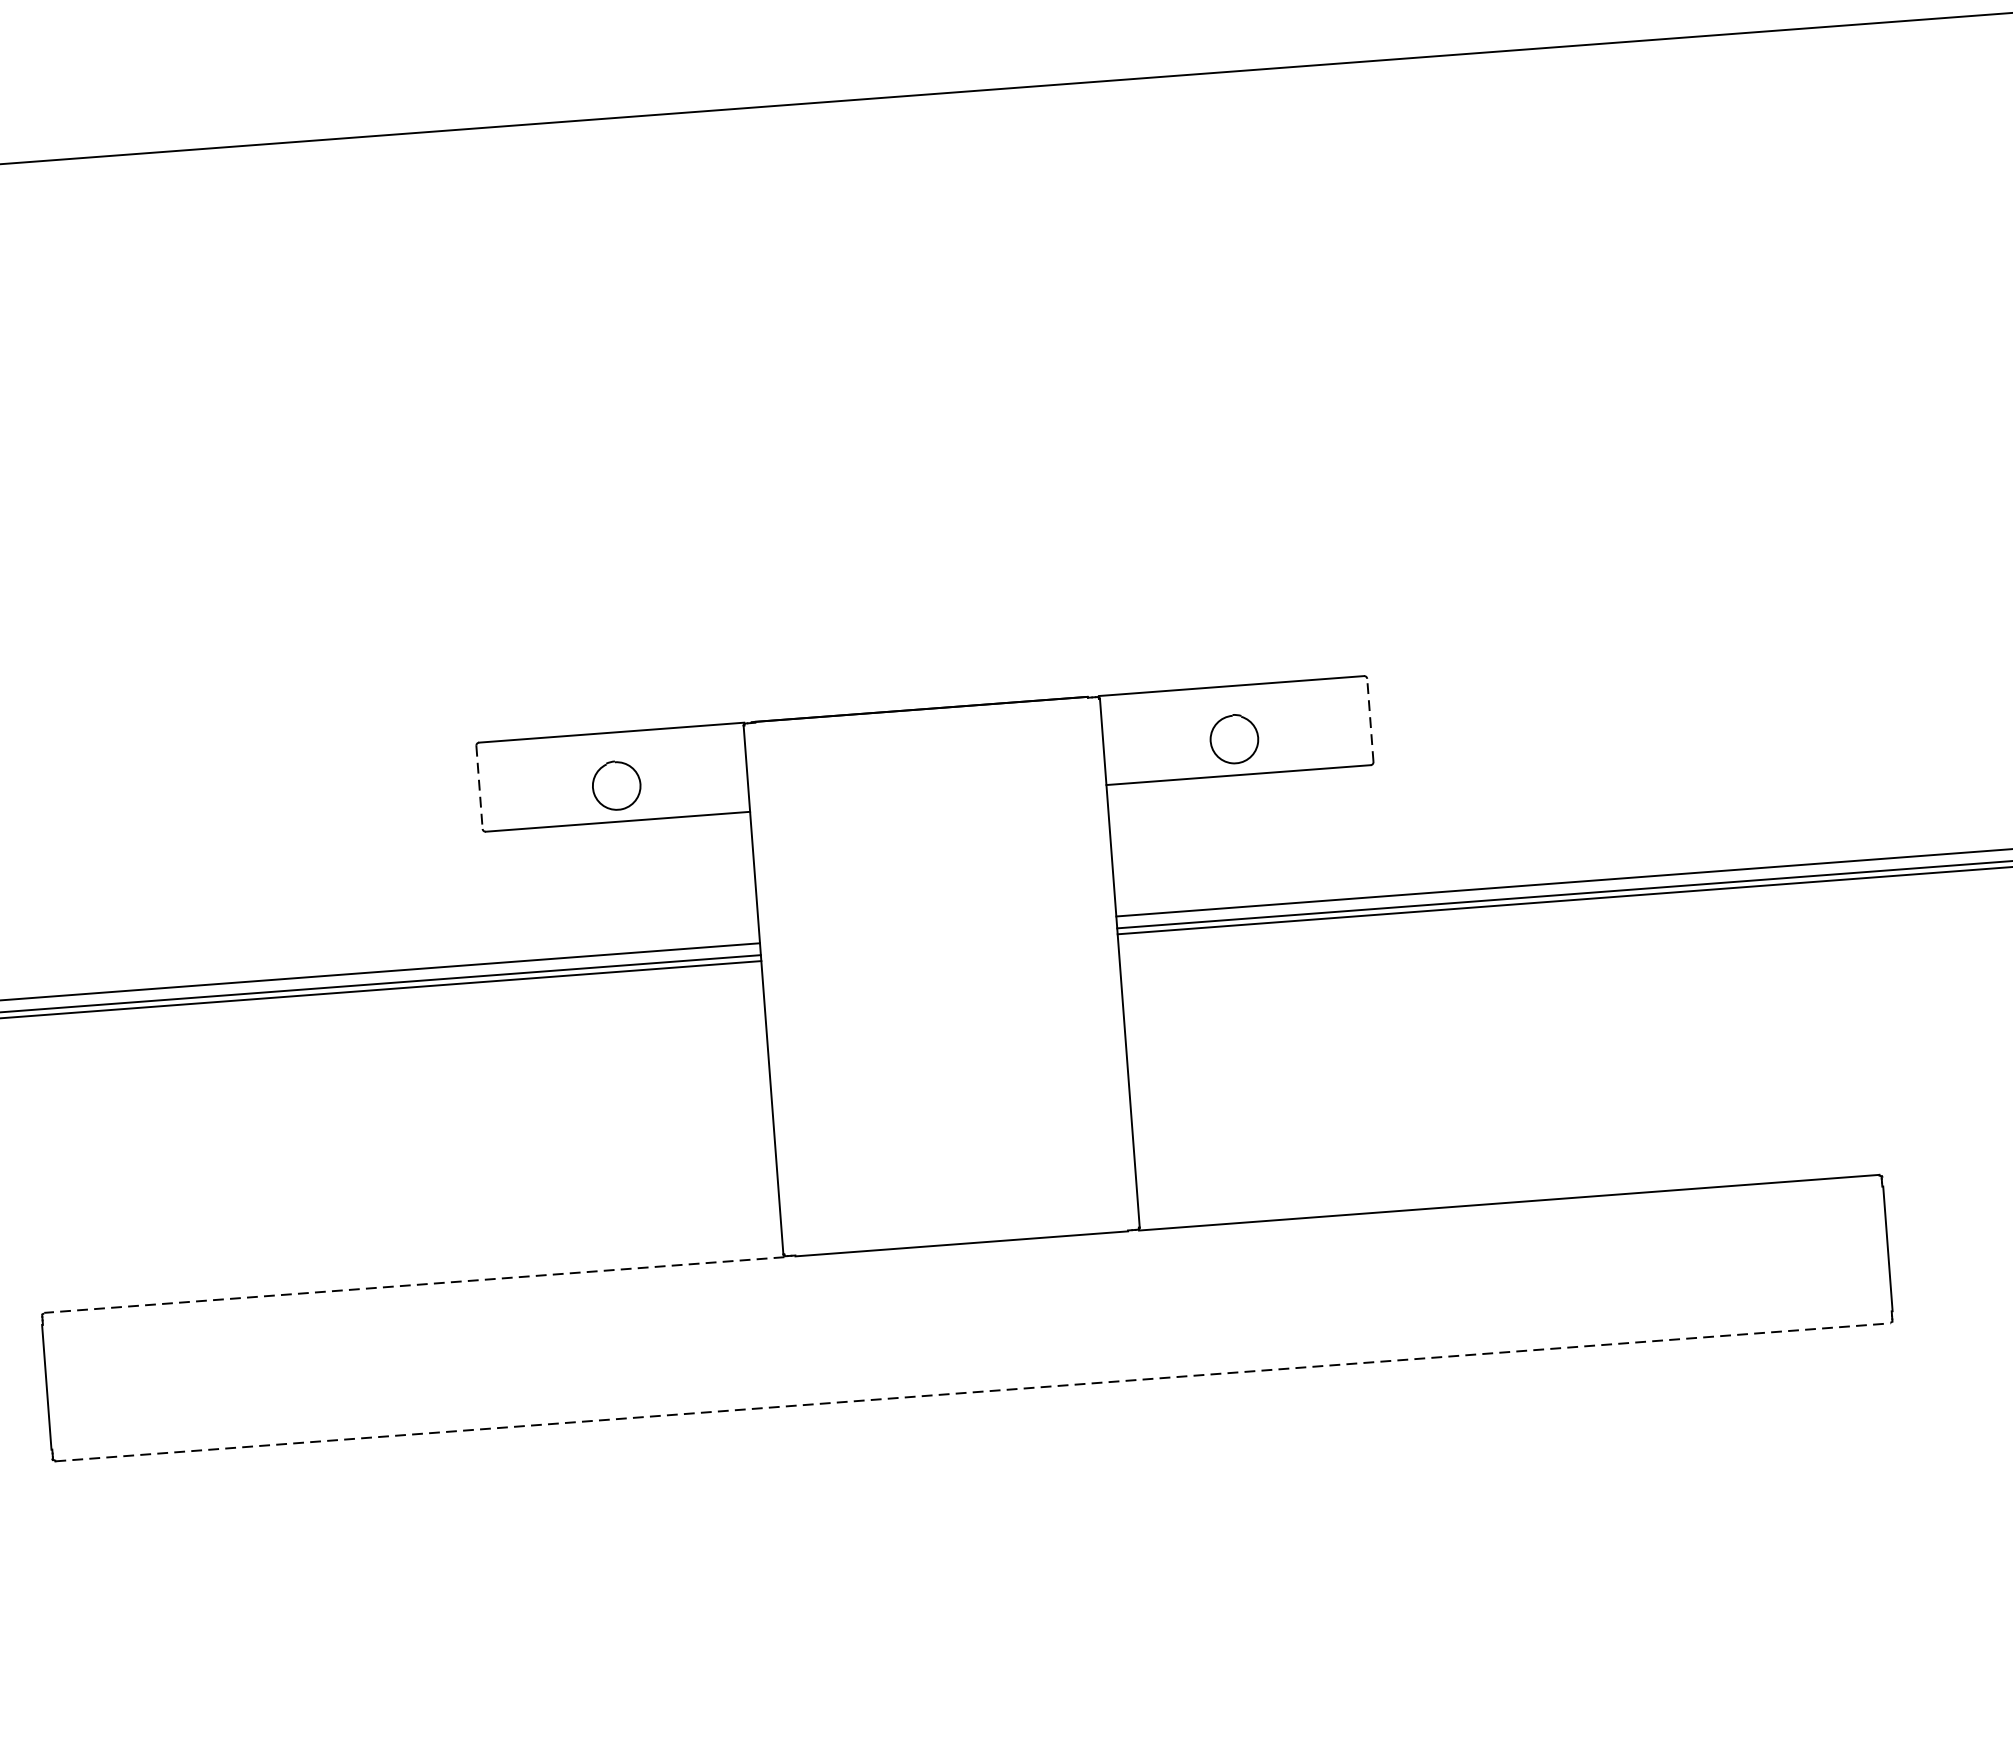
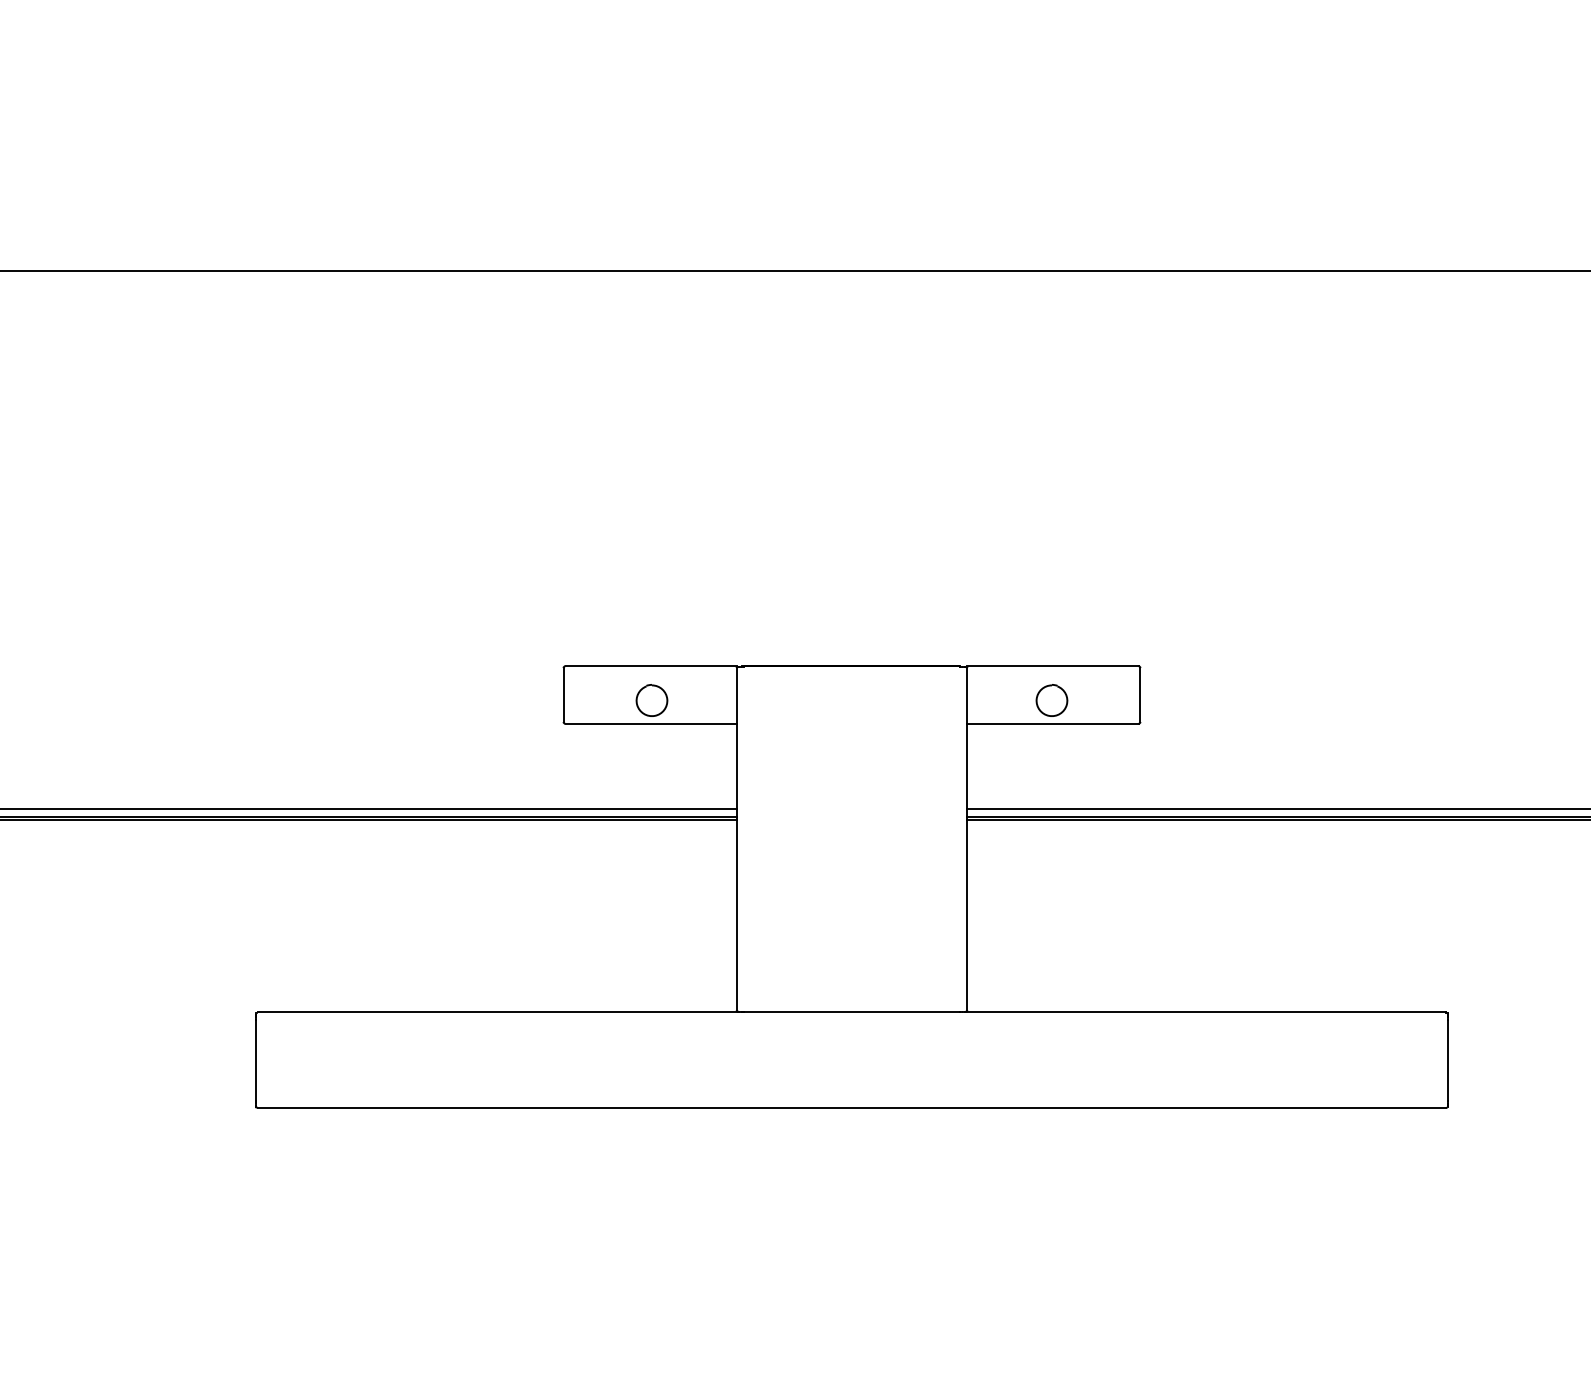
line: (1370, 721) -> (1140, 695), dashed -> solid
line: (479, 788) -> (563, 695), dashed -> solid
line: (414, 1285) -> (497, 1012), dashed -> solid
line: (973, 1392) -> (852, 1108), dashed -> solid

